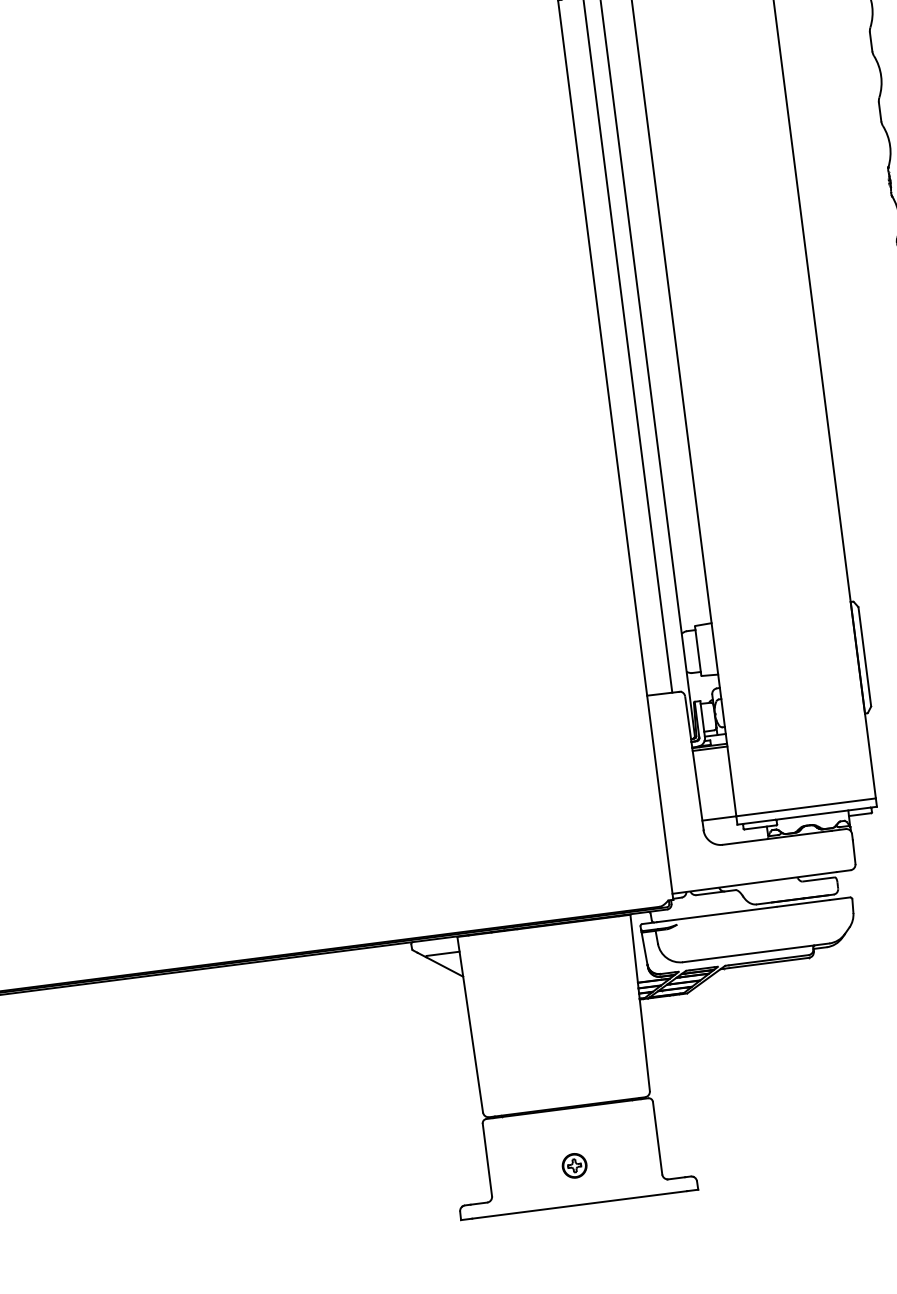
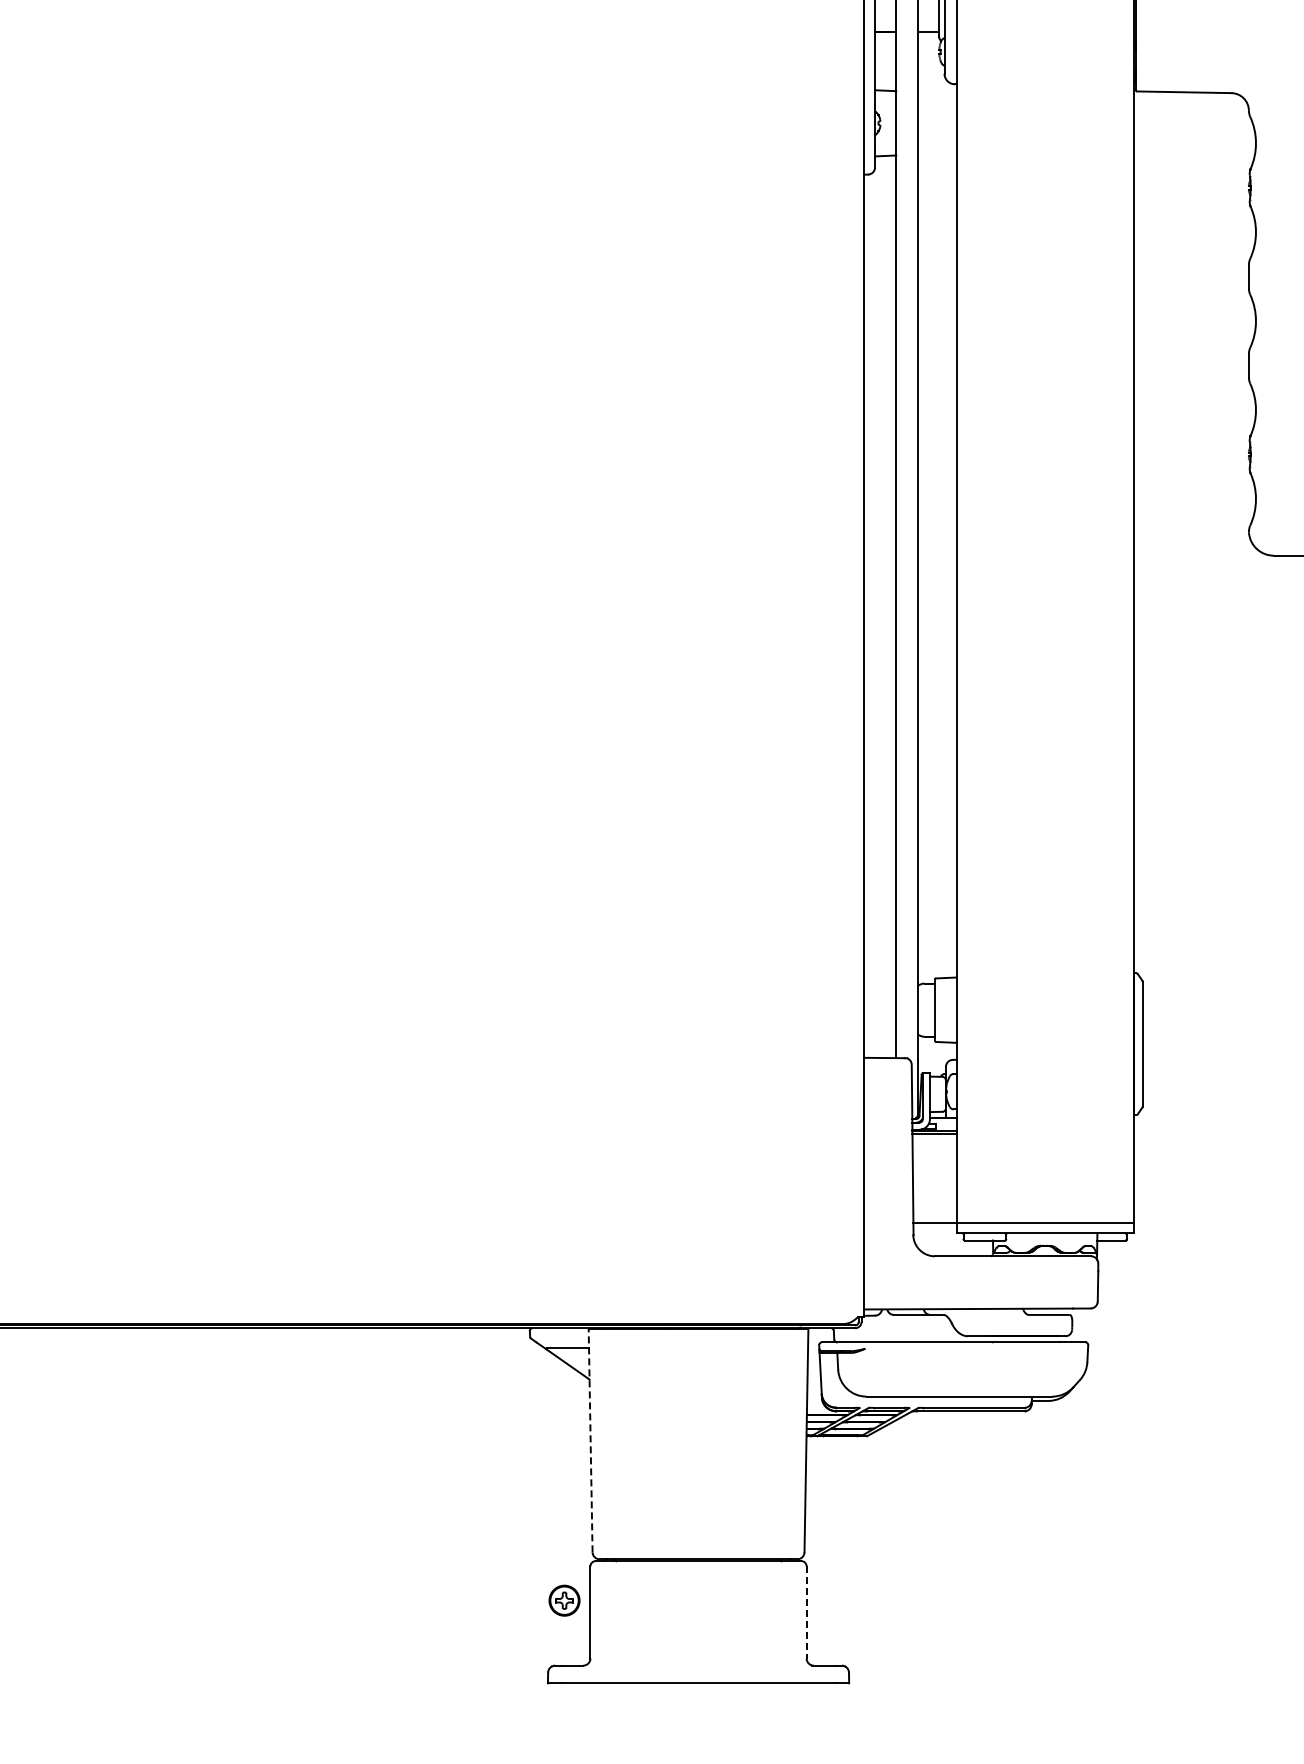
line: (470, 1024) -> (590, 1440), solid -> dashed
line: (657, 1138) -> (806, 1612), solid -> dashed
part: (574, 1165) -> (564, 1600), moved

